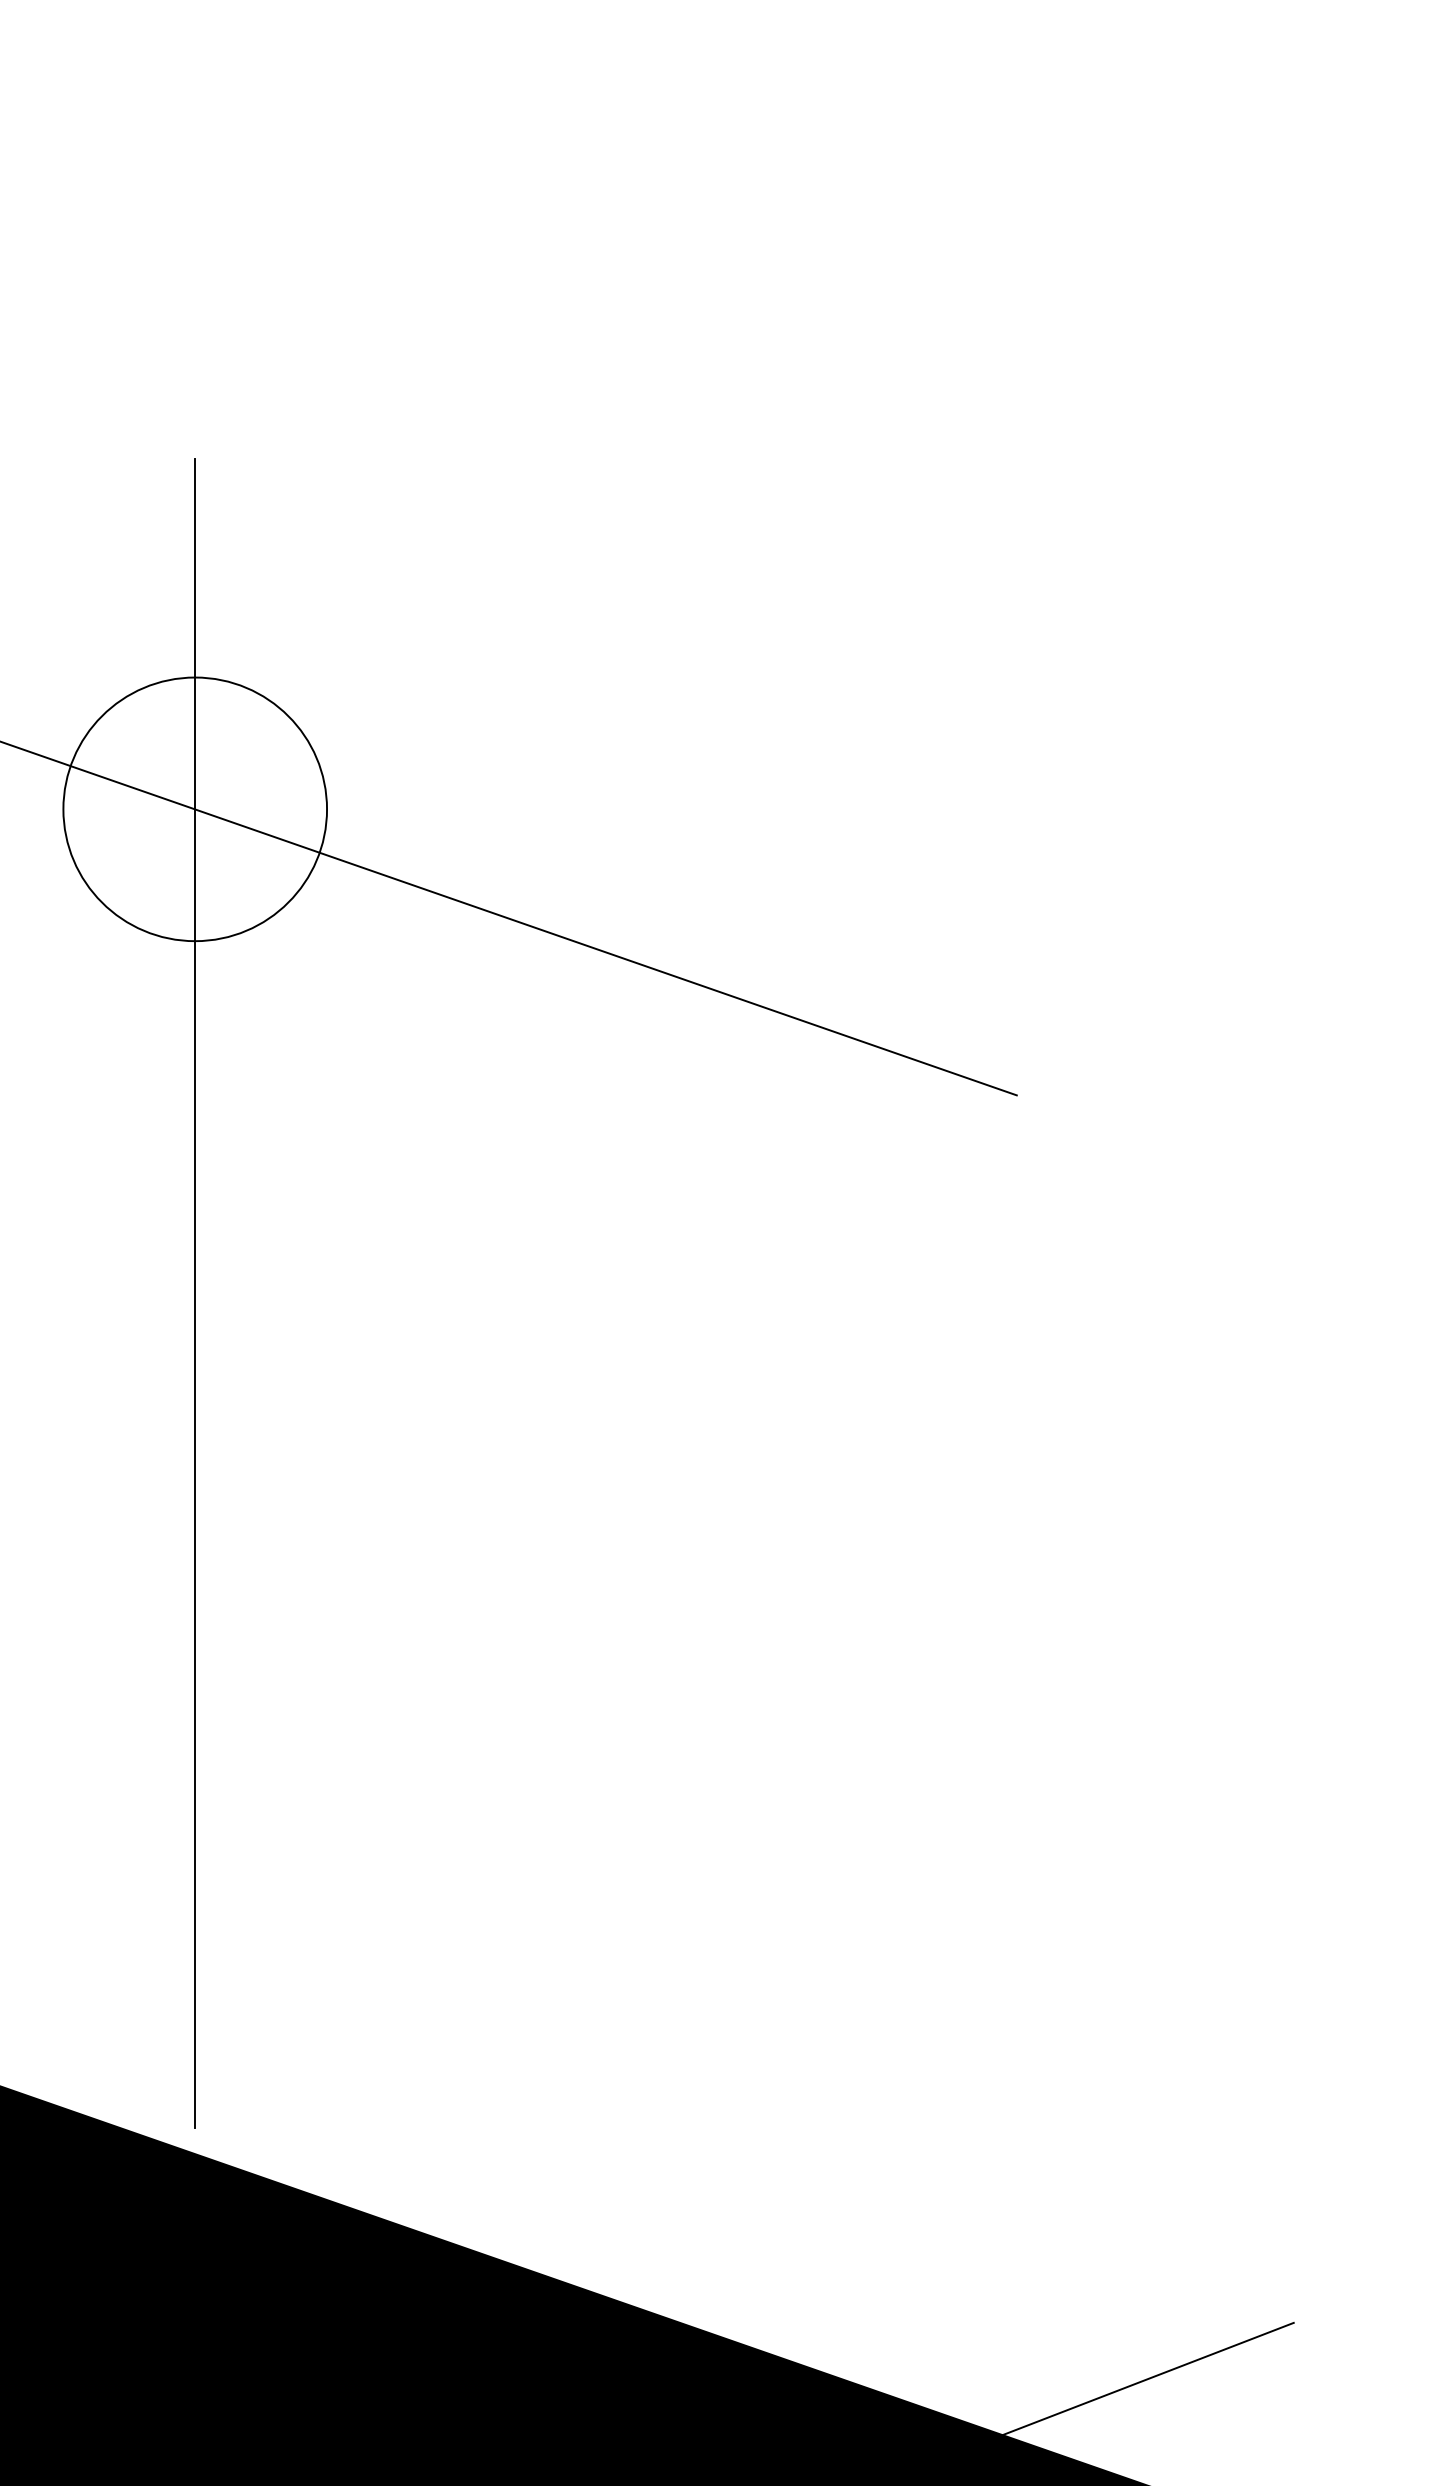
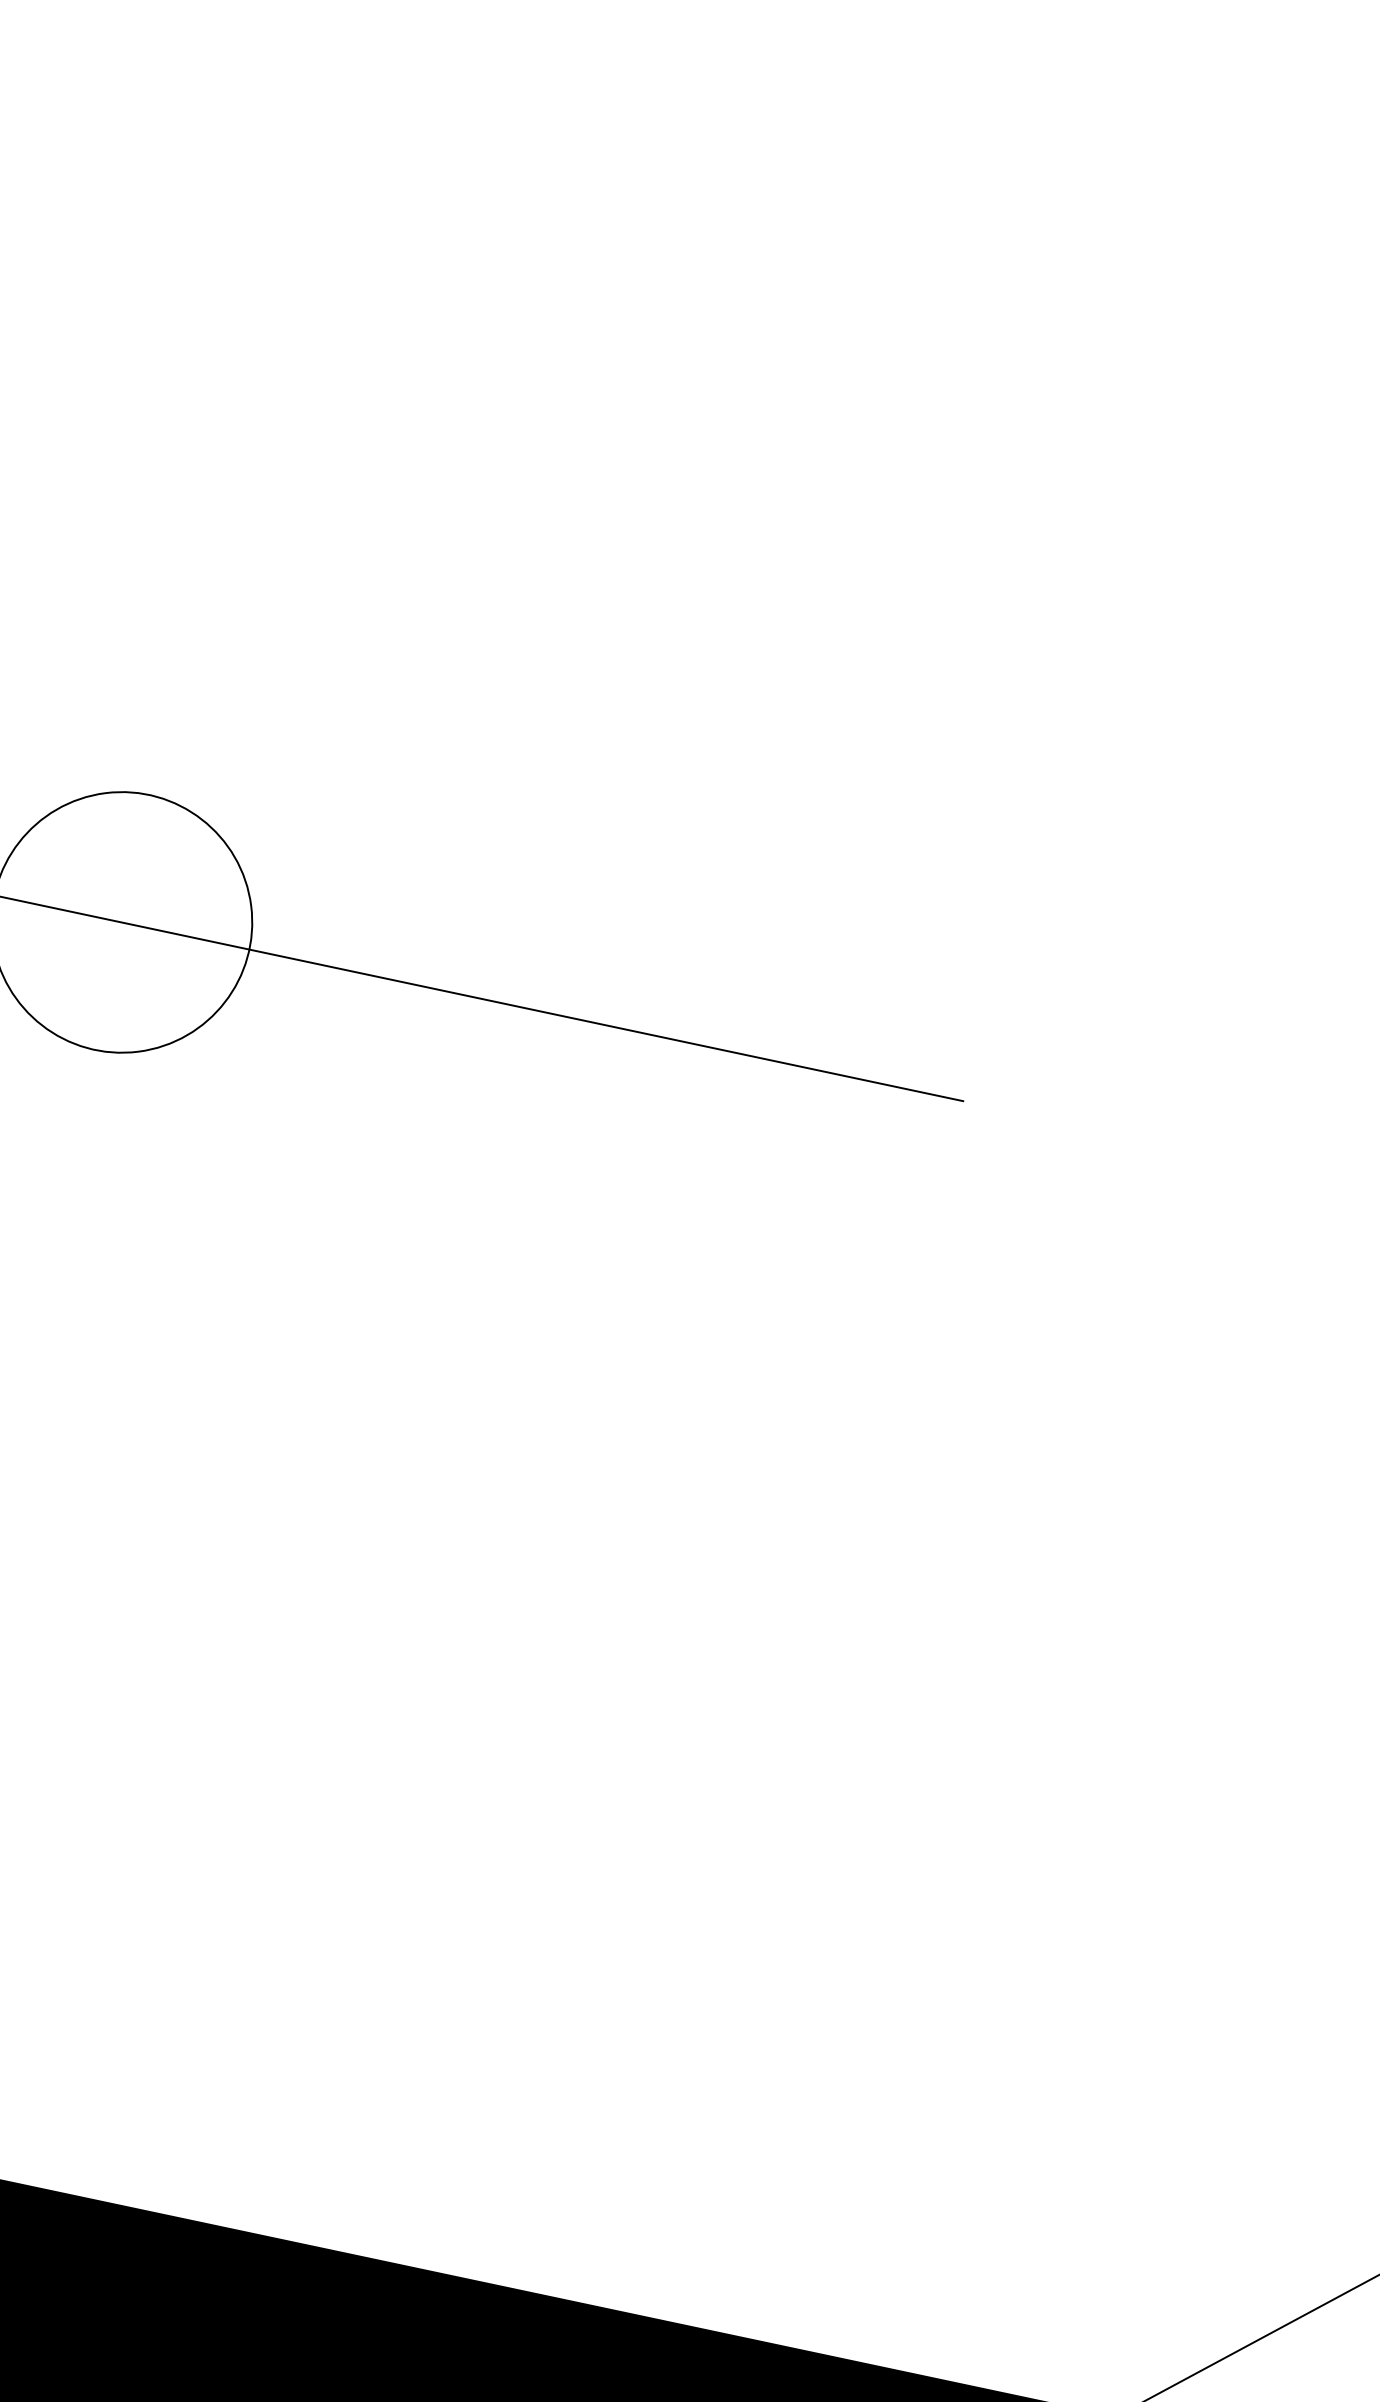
line: (195, 1293) -> (182, 1397), removed

